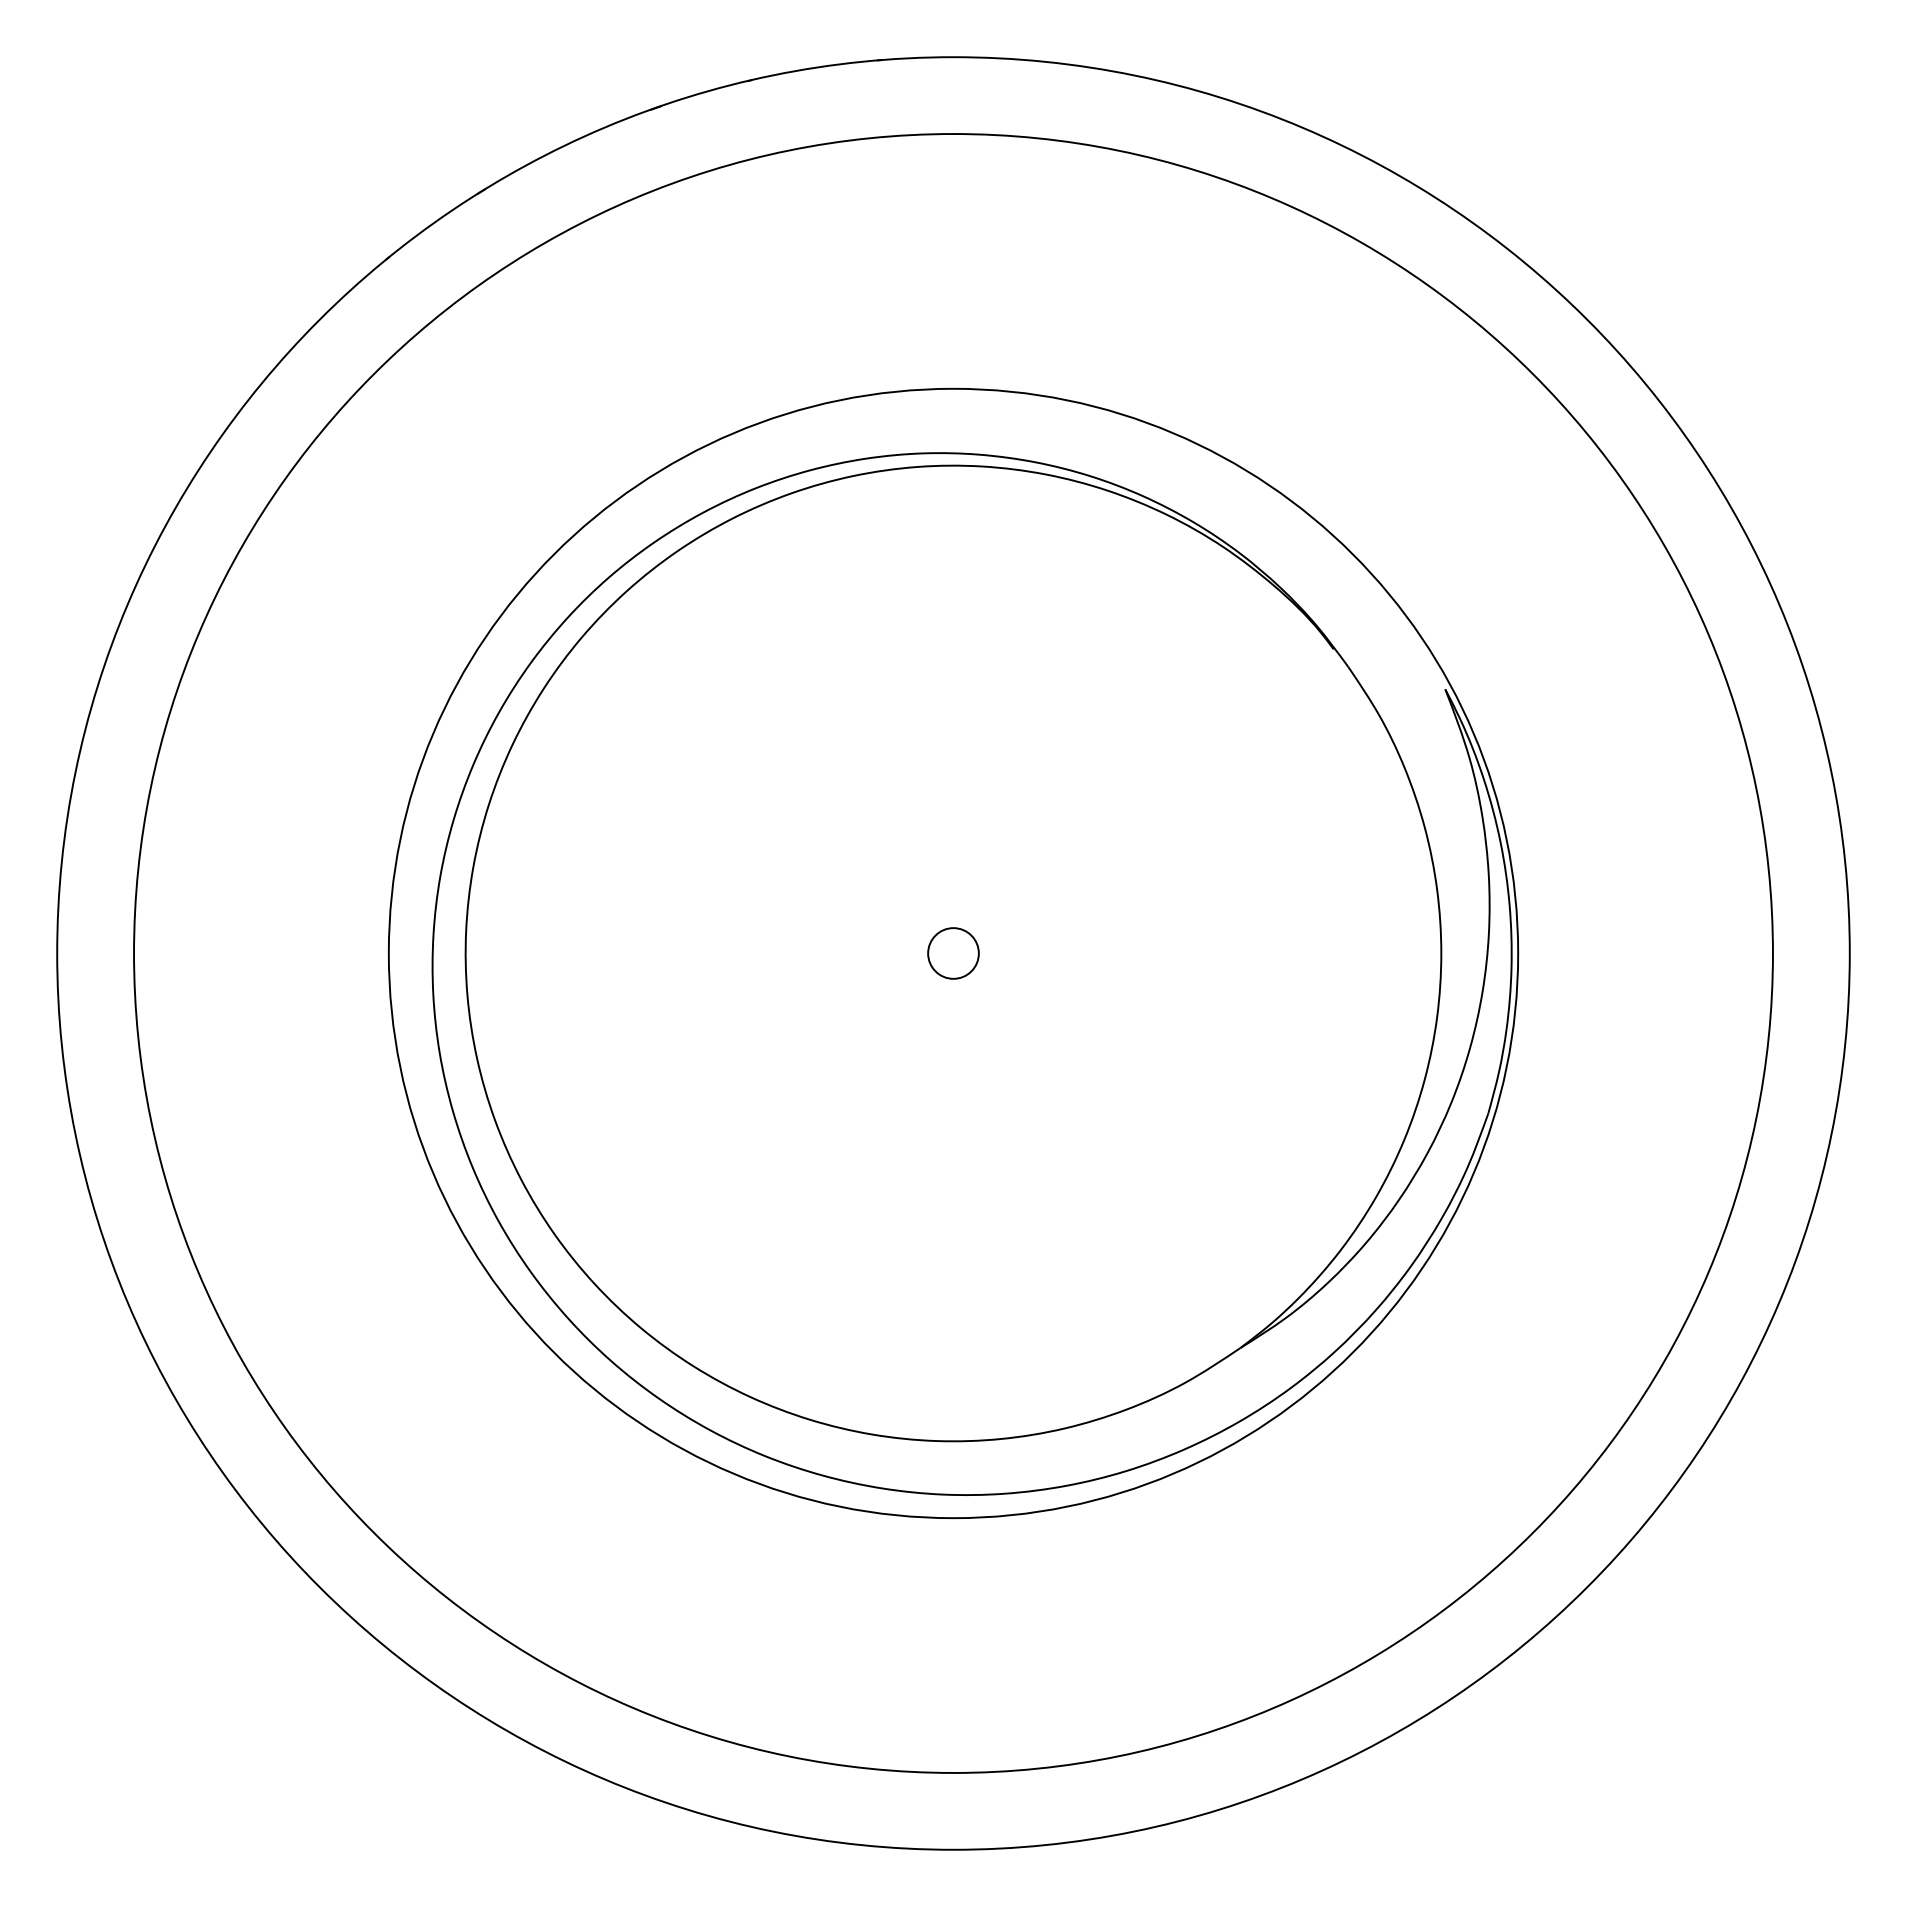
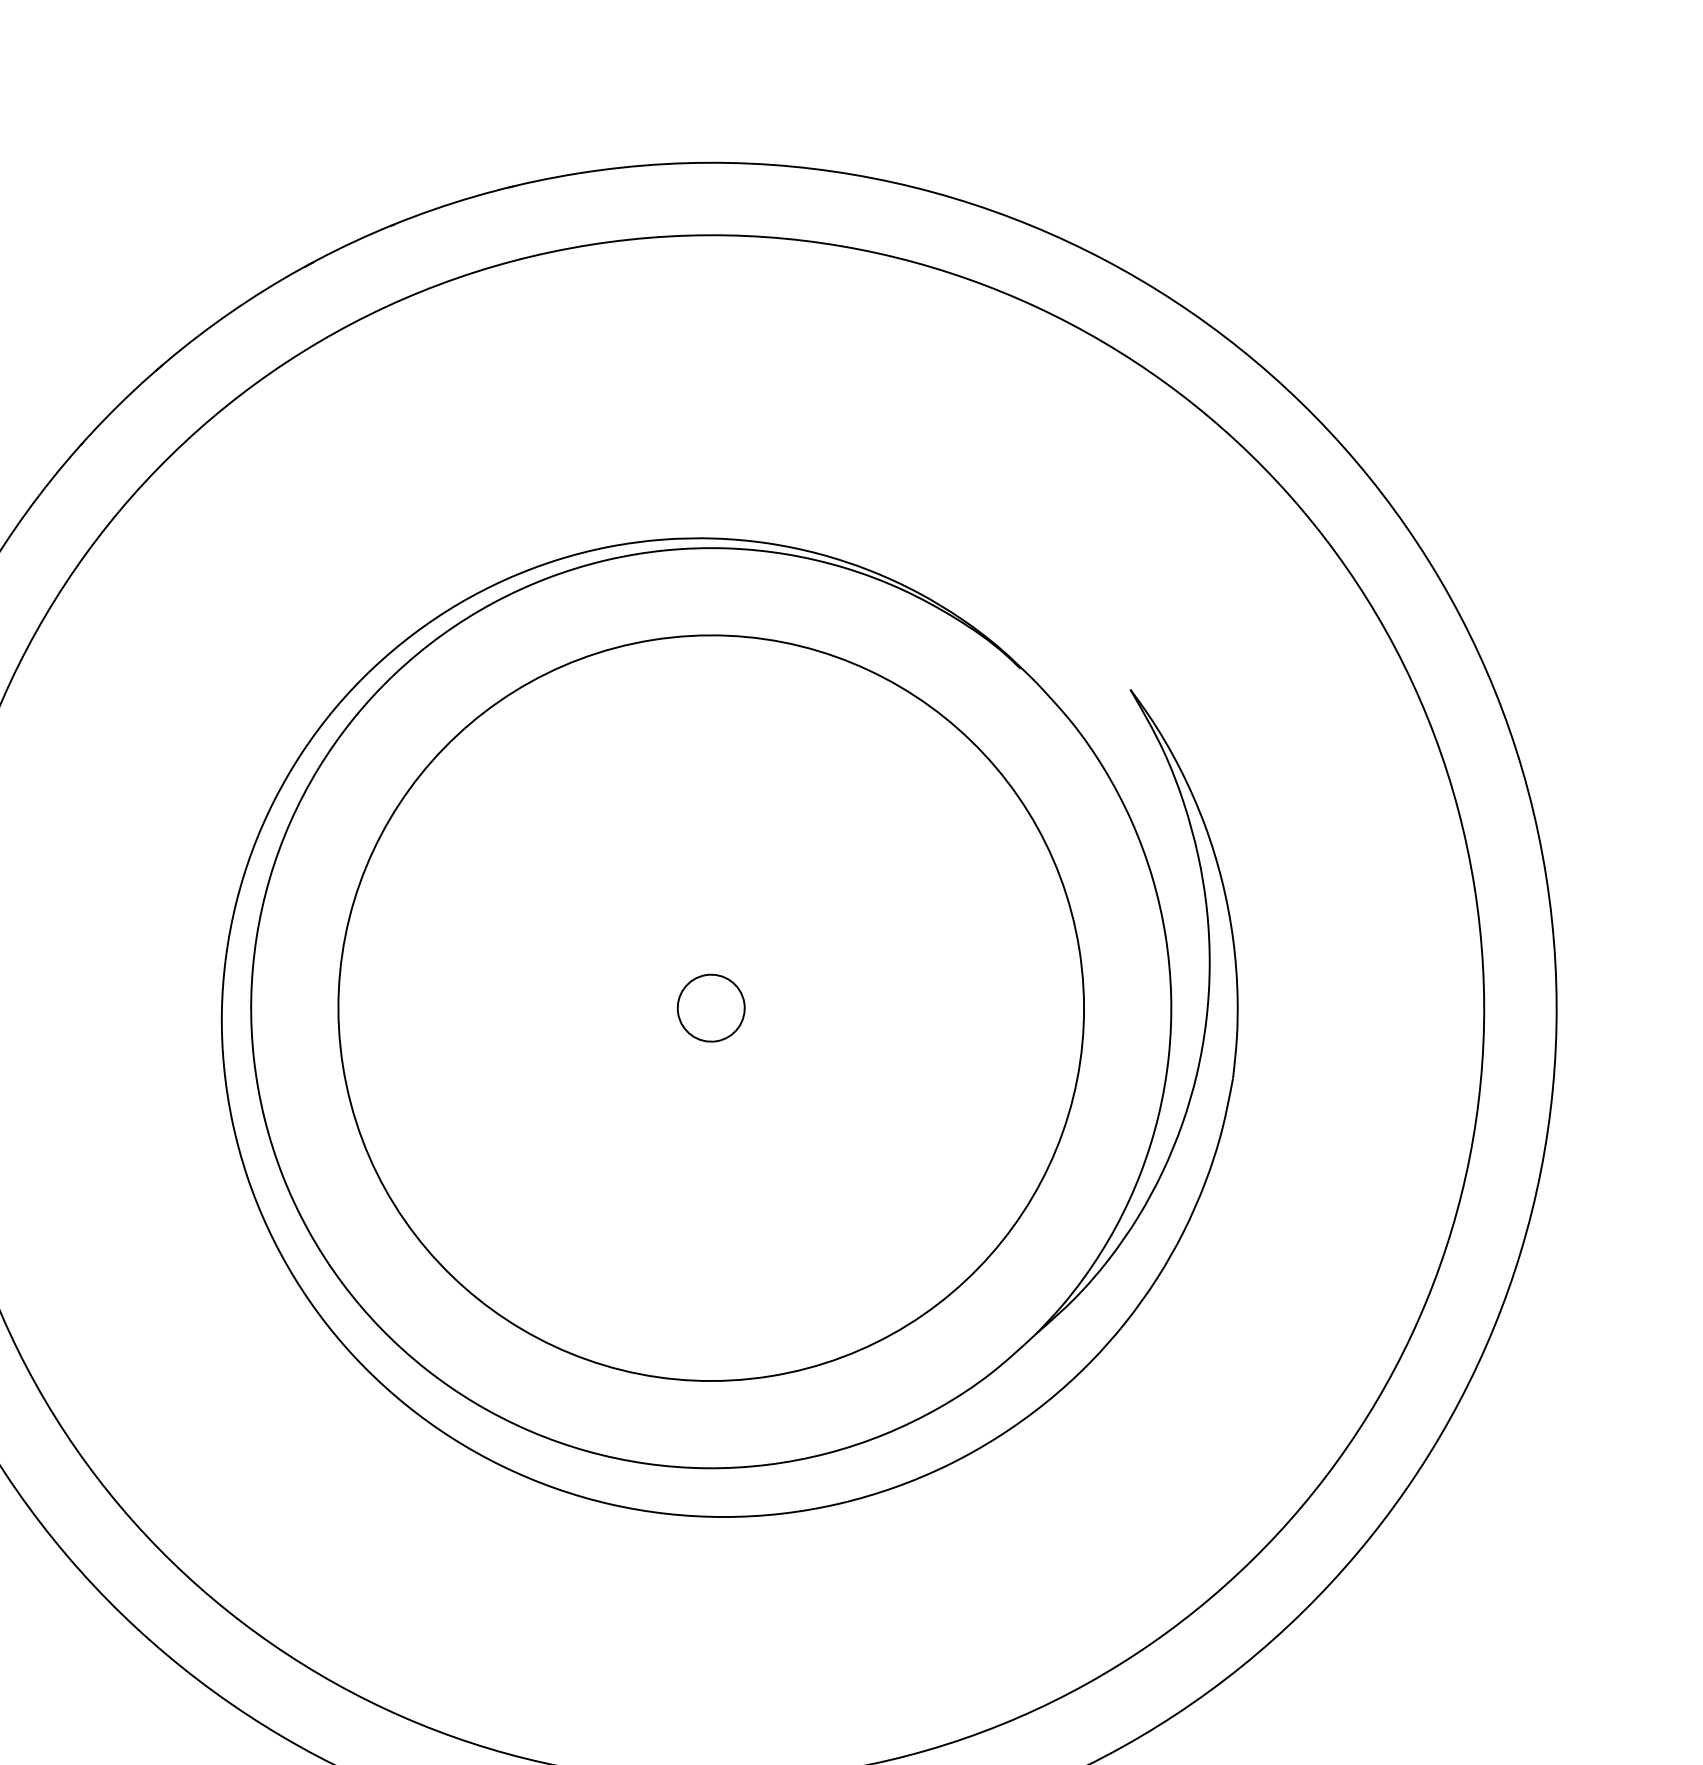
circle: (953, 953) -> (711, 1008), size x0.7
circle: (953, 953) -> (711, 1008), size x1.4

